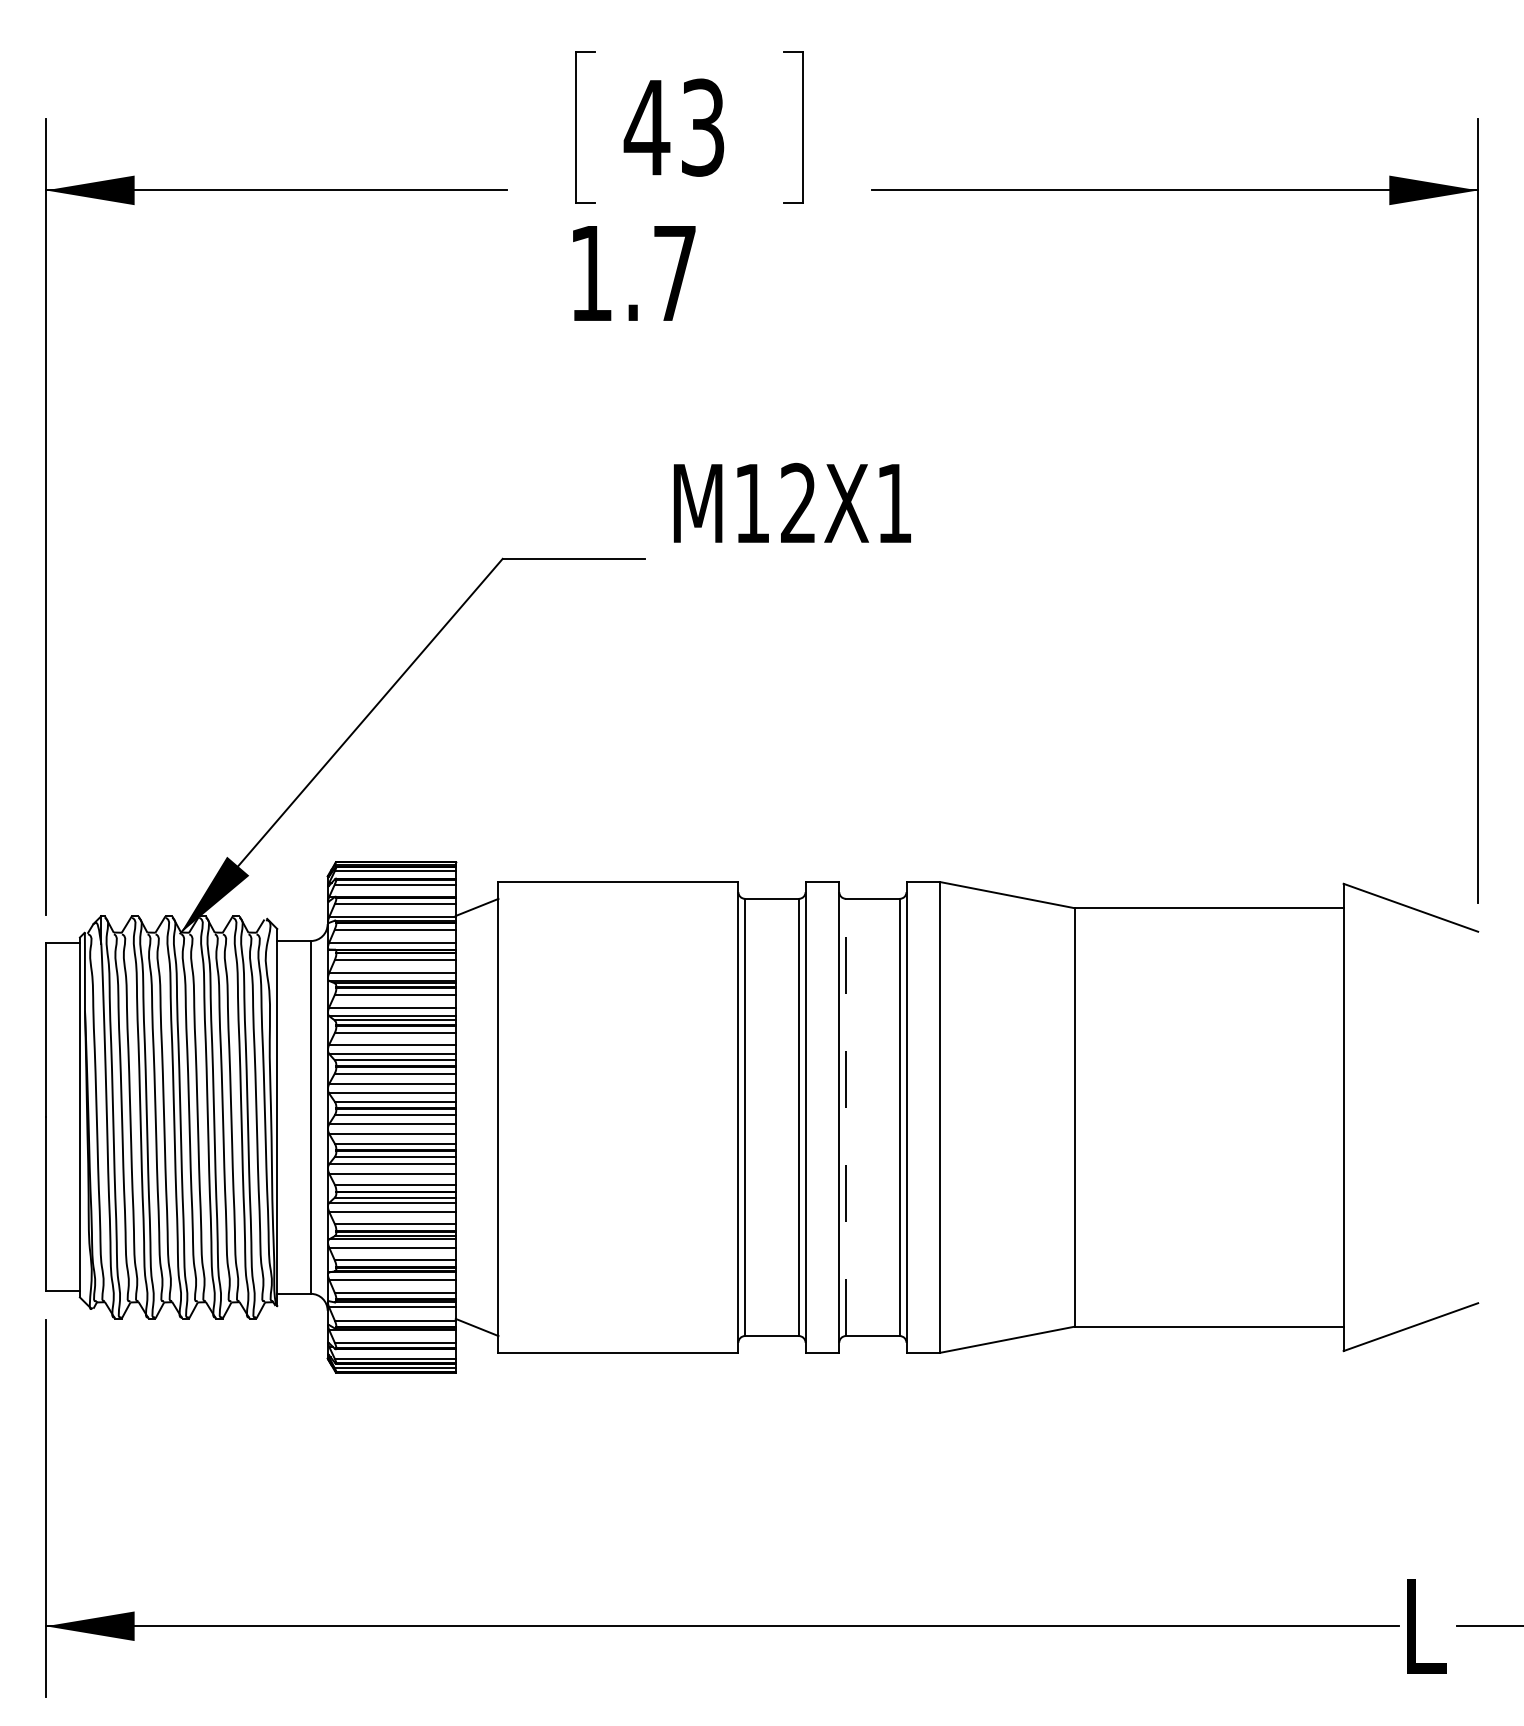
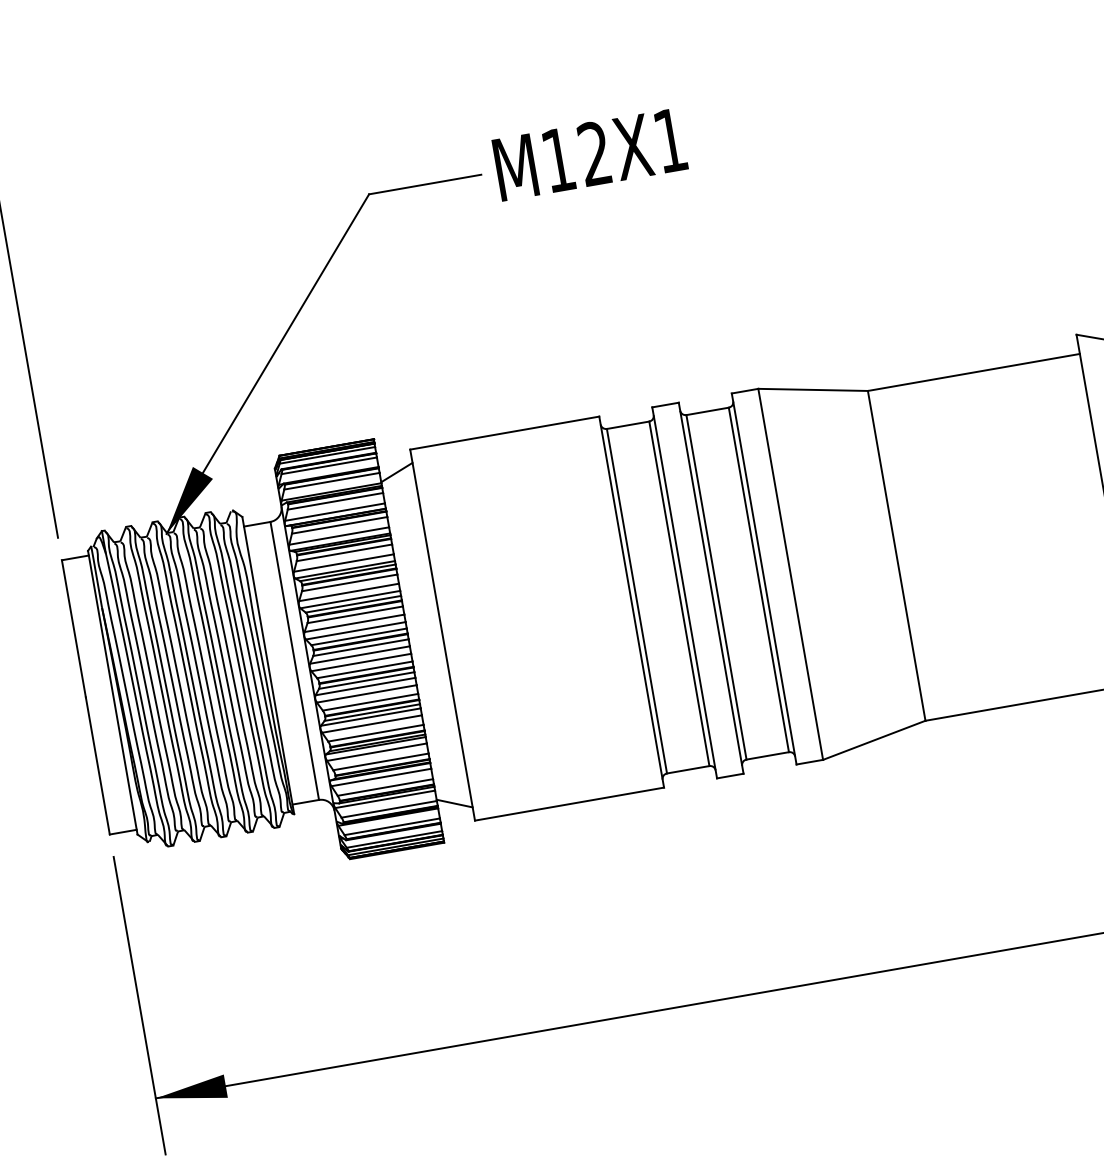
text: (792, 502) -> (590, 153), moved
line: (845, 1117) -> (716, 587), dashed -> solid

